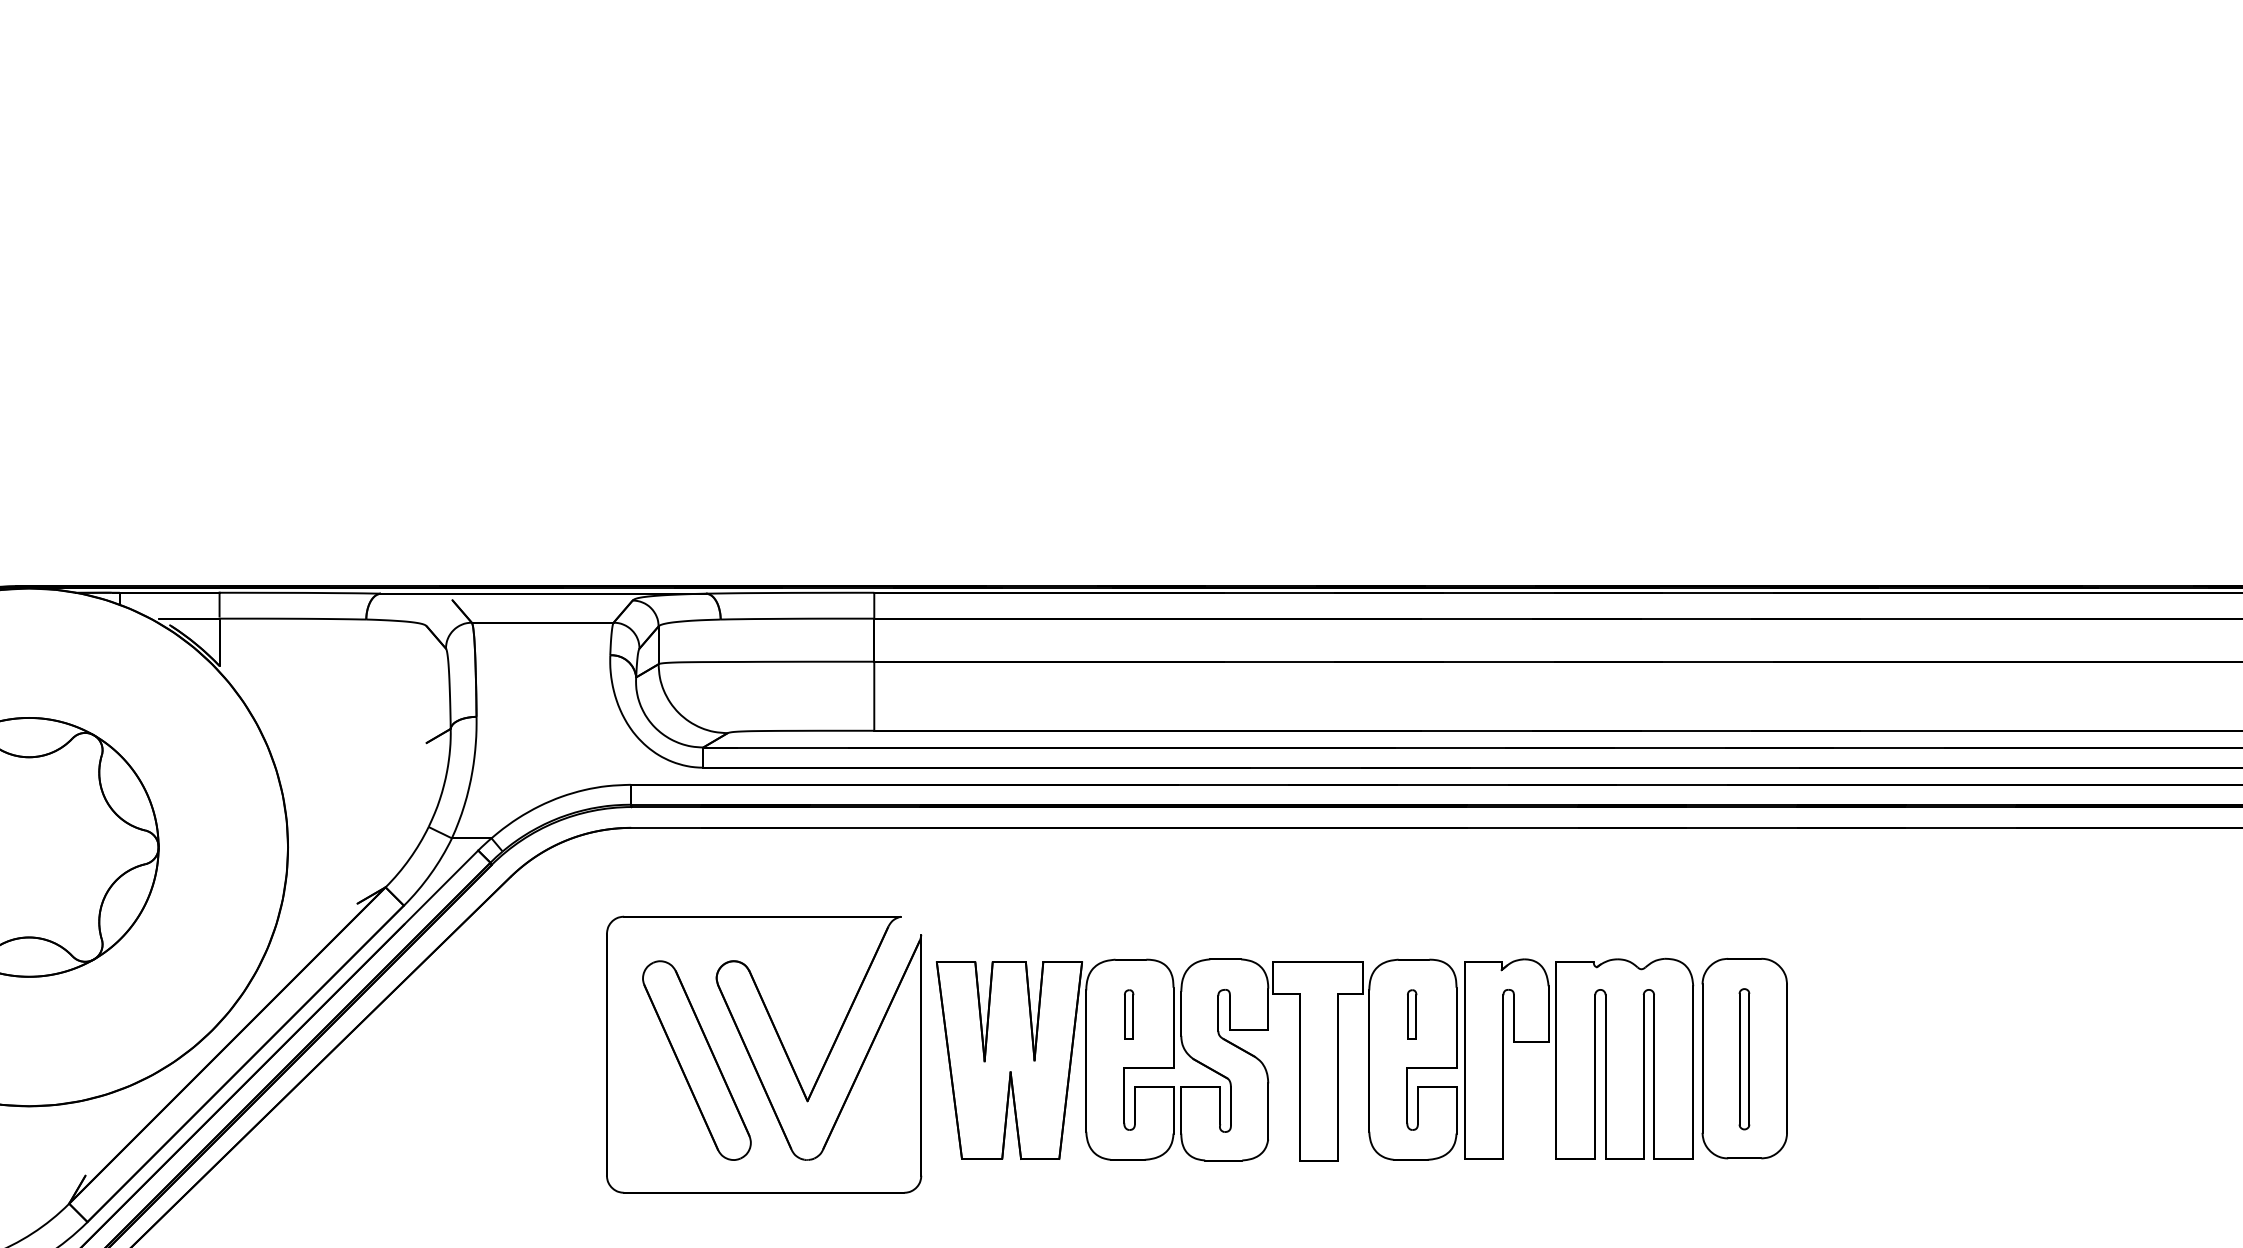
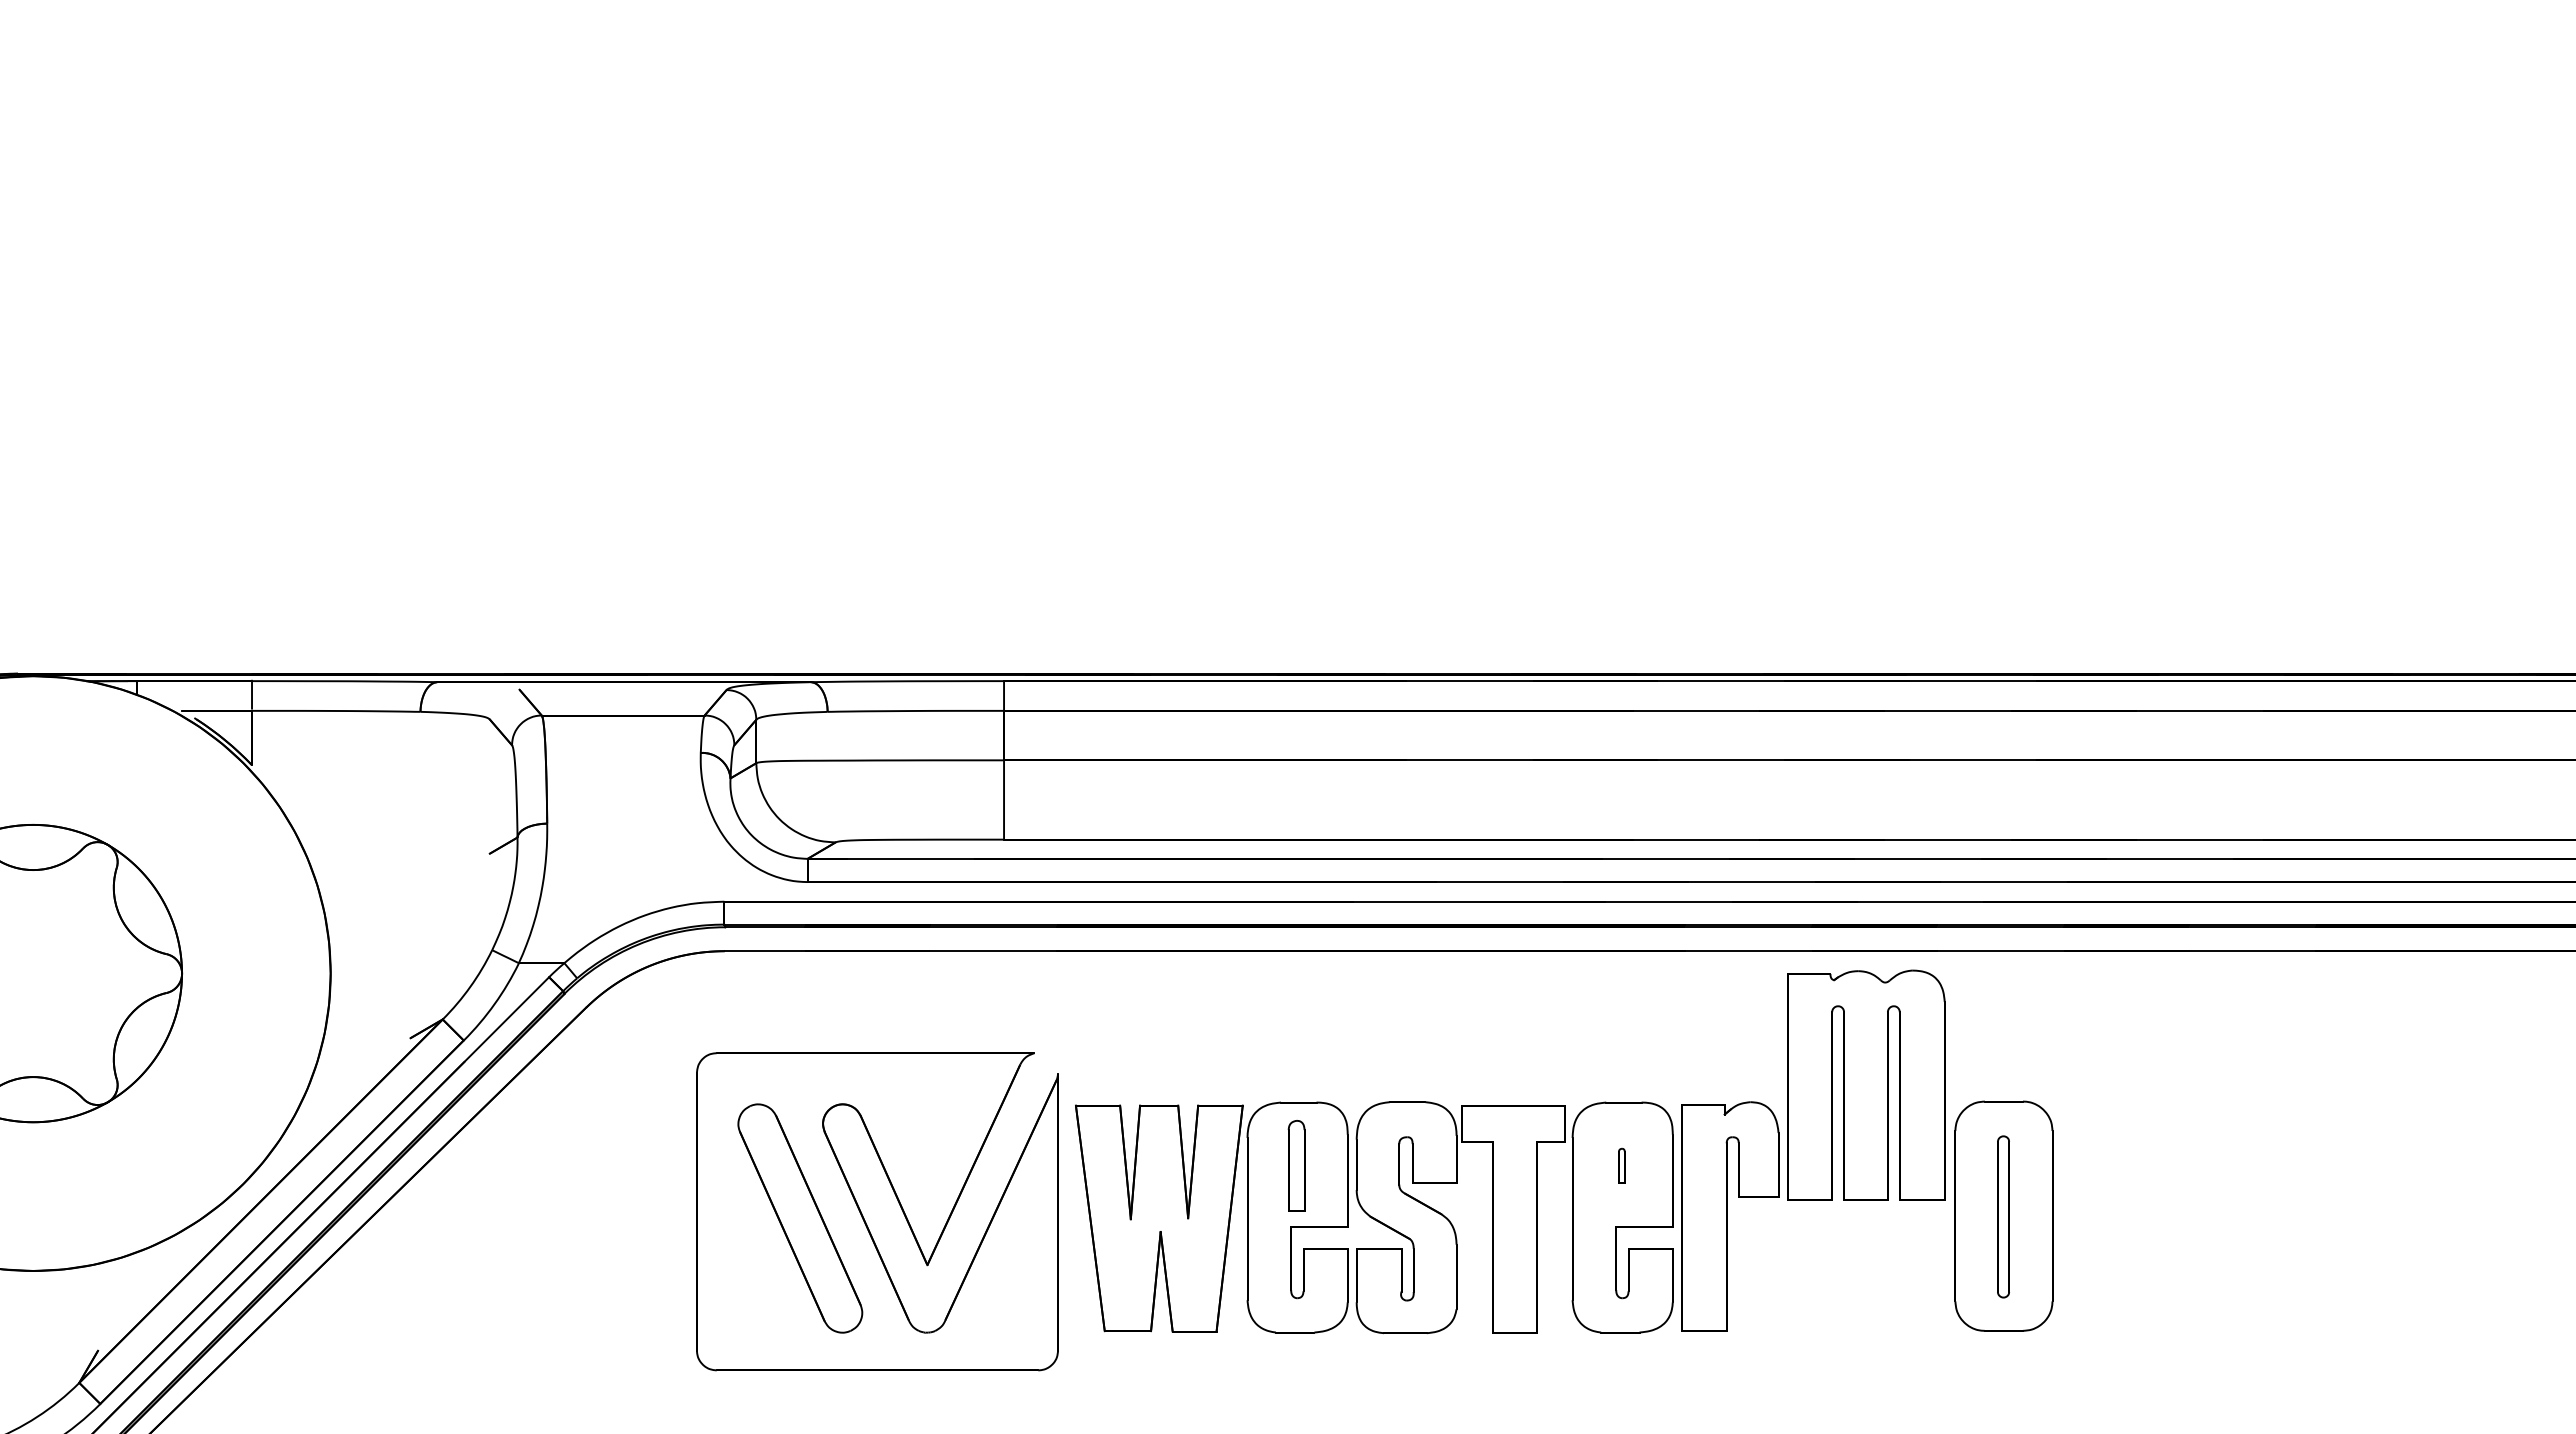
part: (1128, 1014) -> (1296, 1165), size x1.6
part: (1411, 1014) -> (1621, 1165), size x0.6
part: (1625, 1057) -> (1866, 1084), moved

